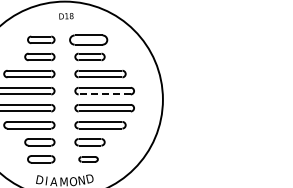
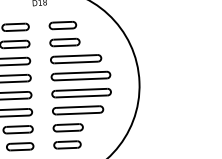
part: (88, 39) -> (62, 25), size x0.71
line: (104, 94) -> (80, 79), dashed -> solid
part: (88, 159) -> (67, 145), size x1.43

